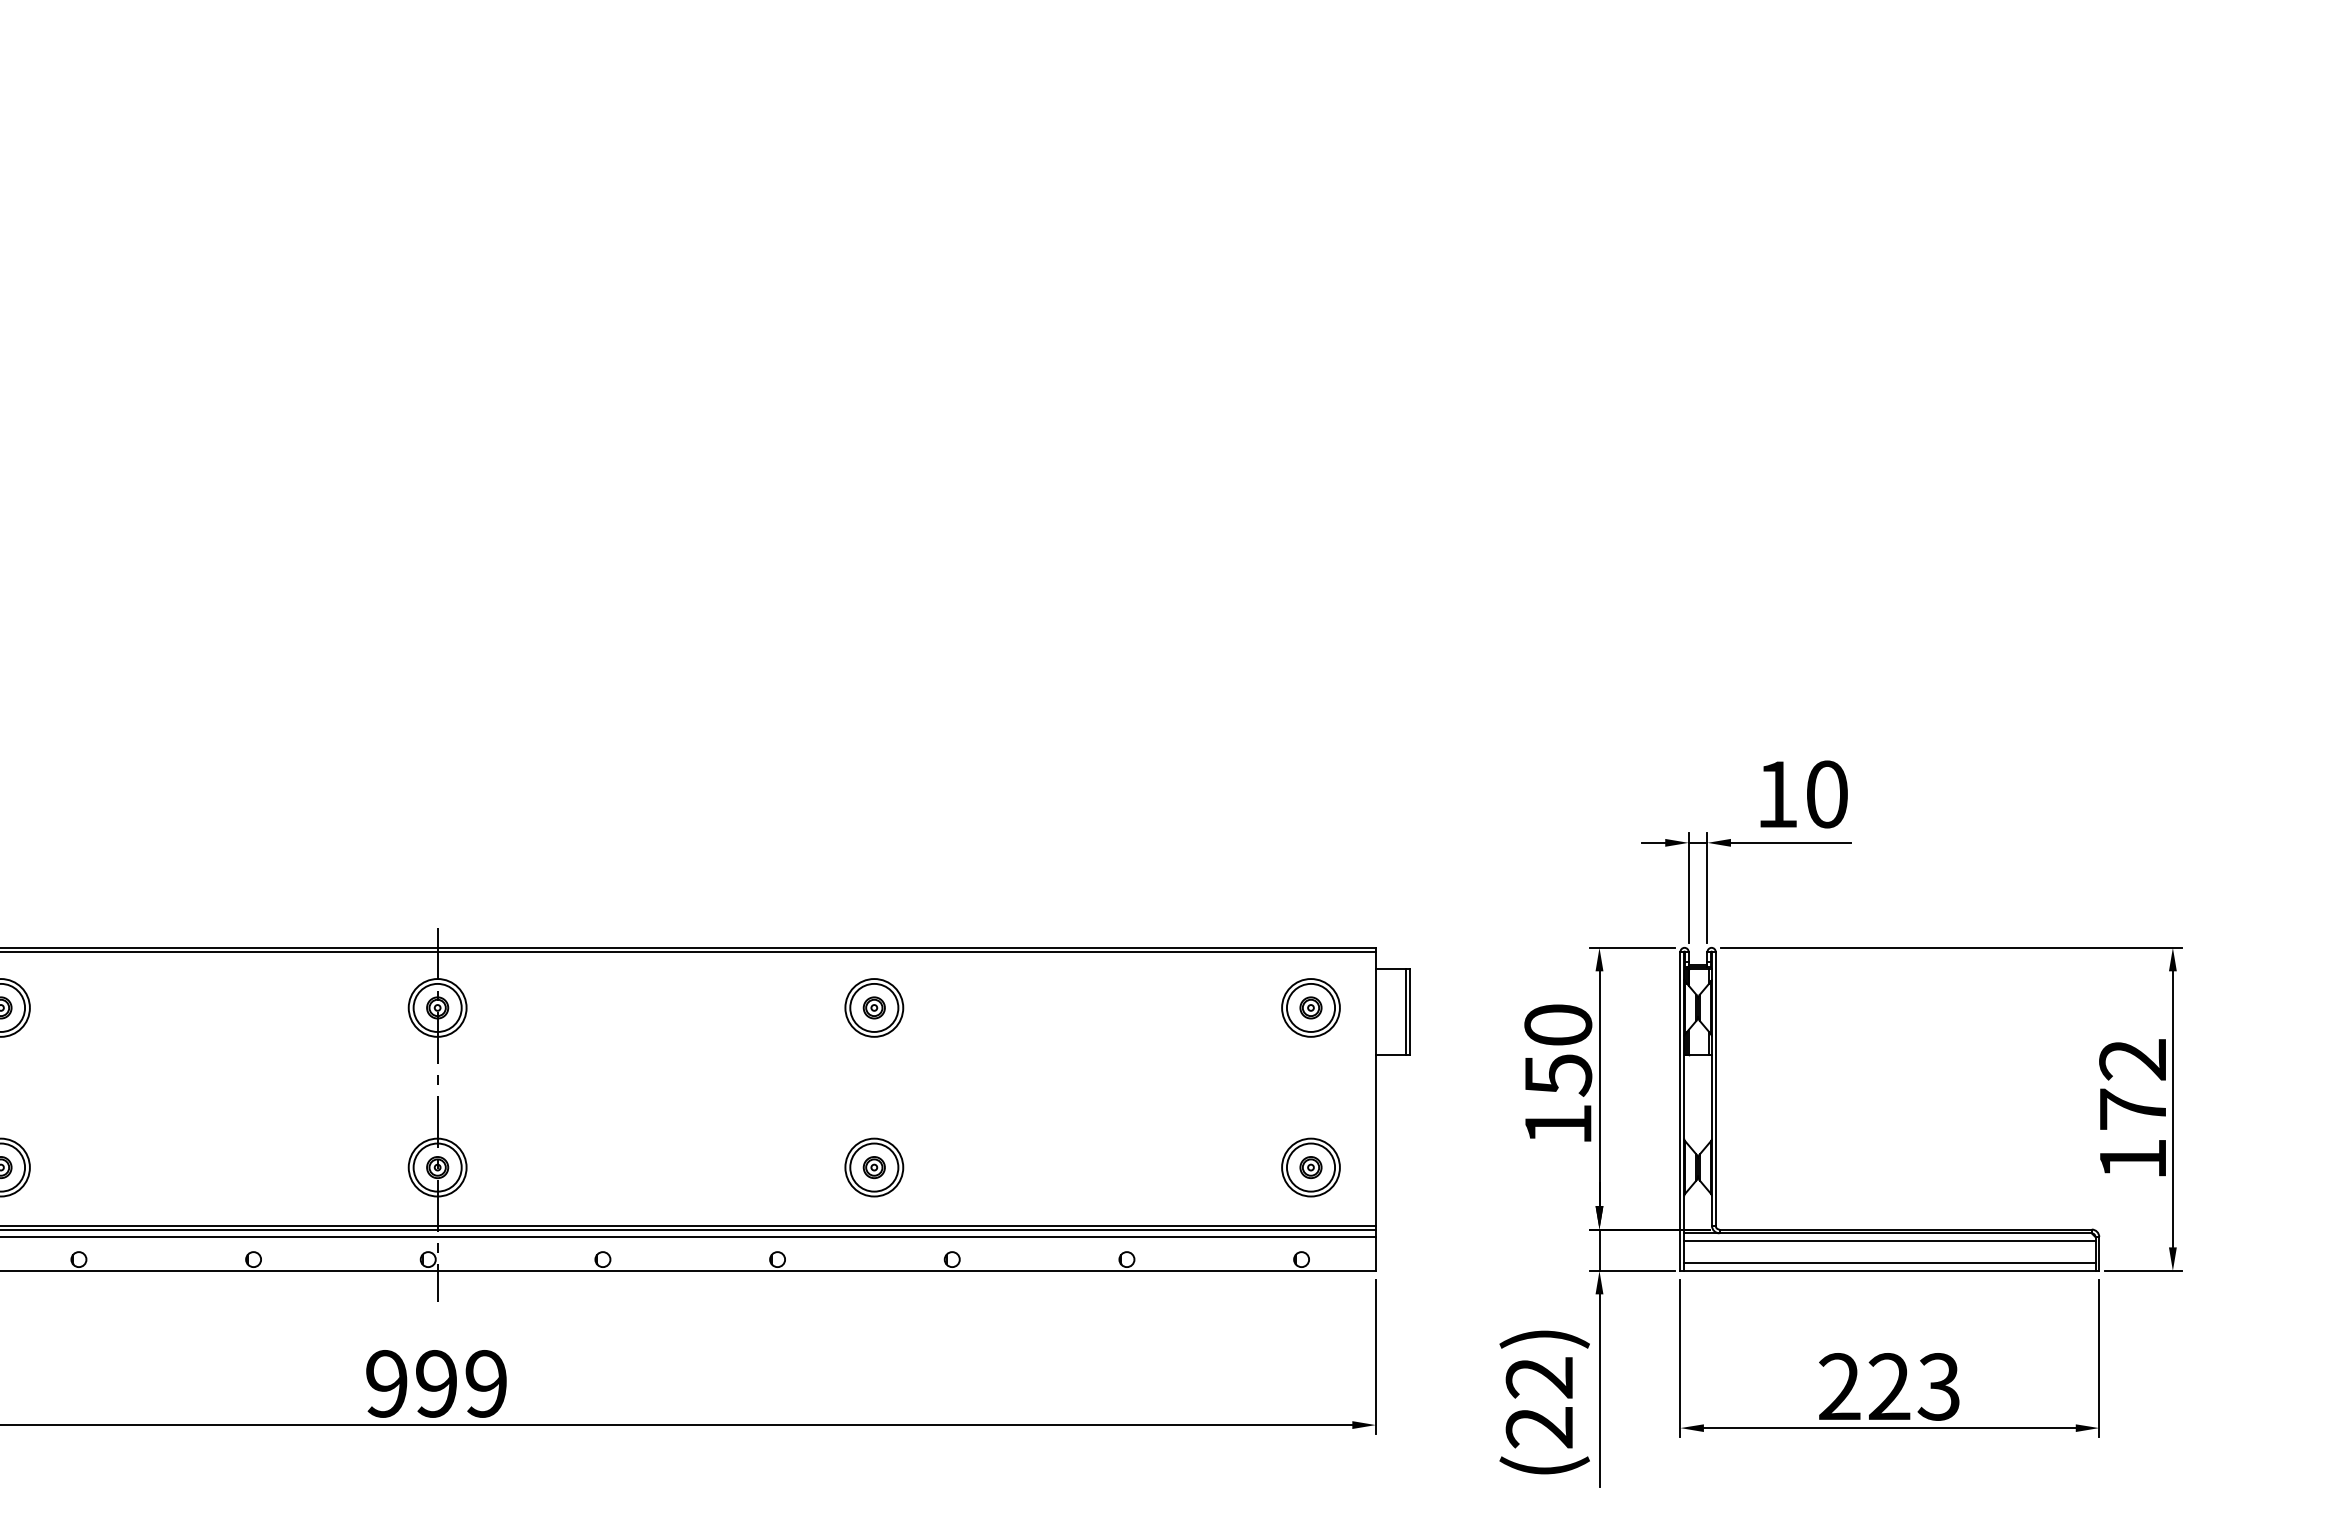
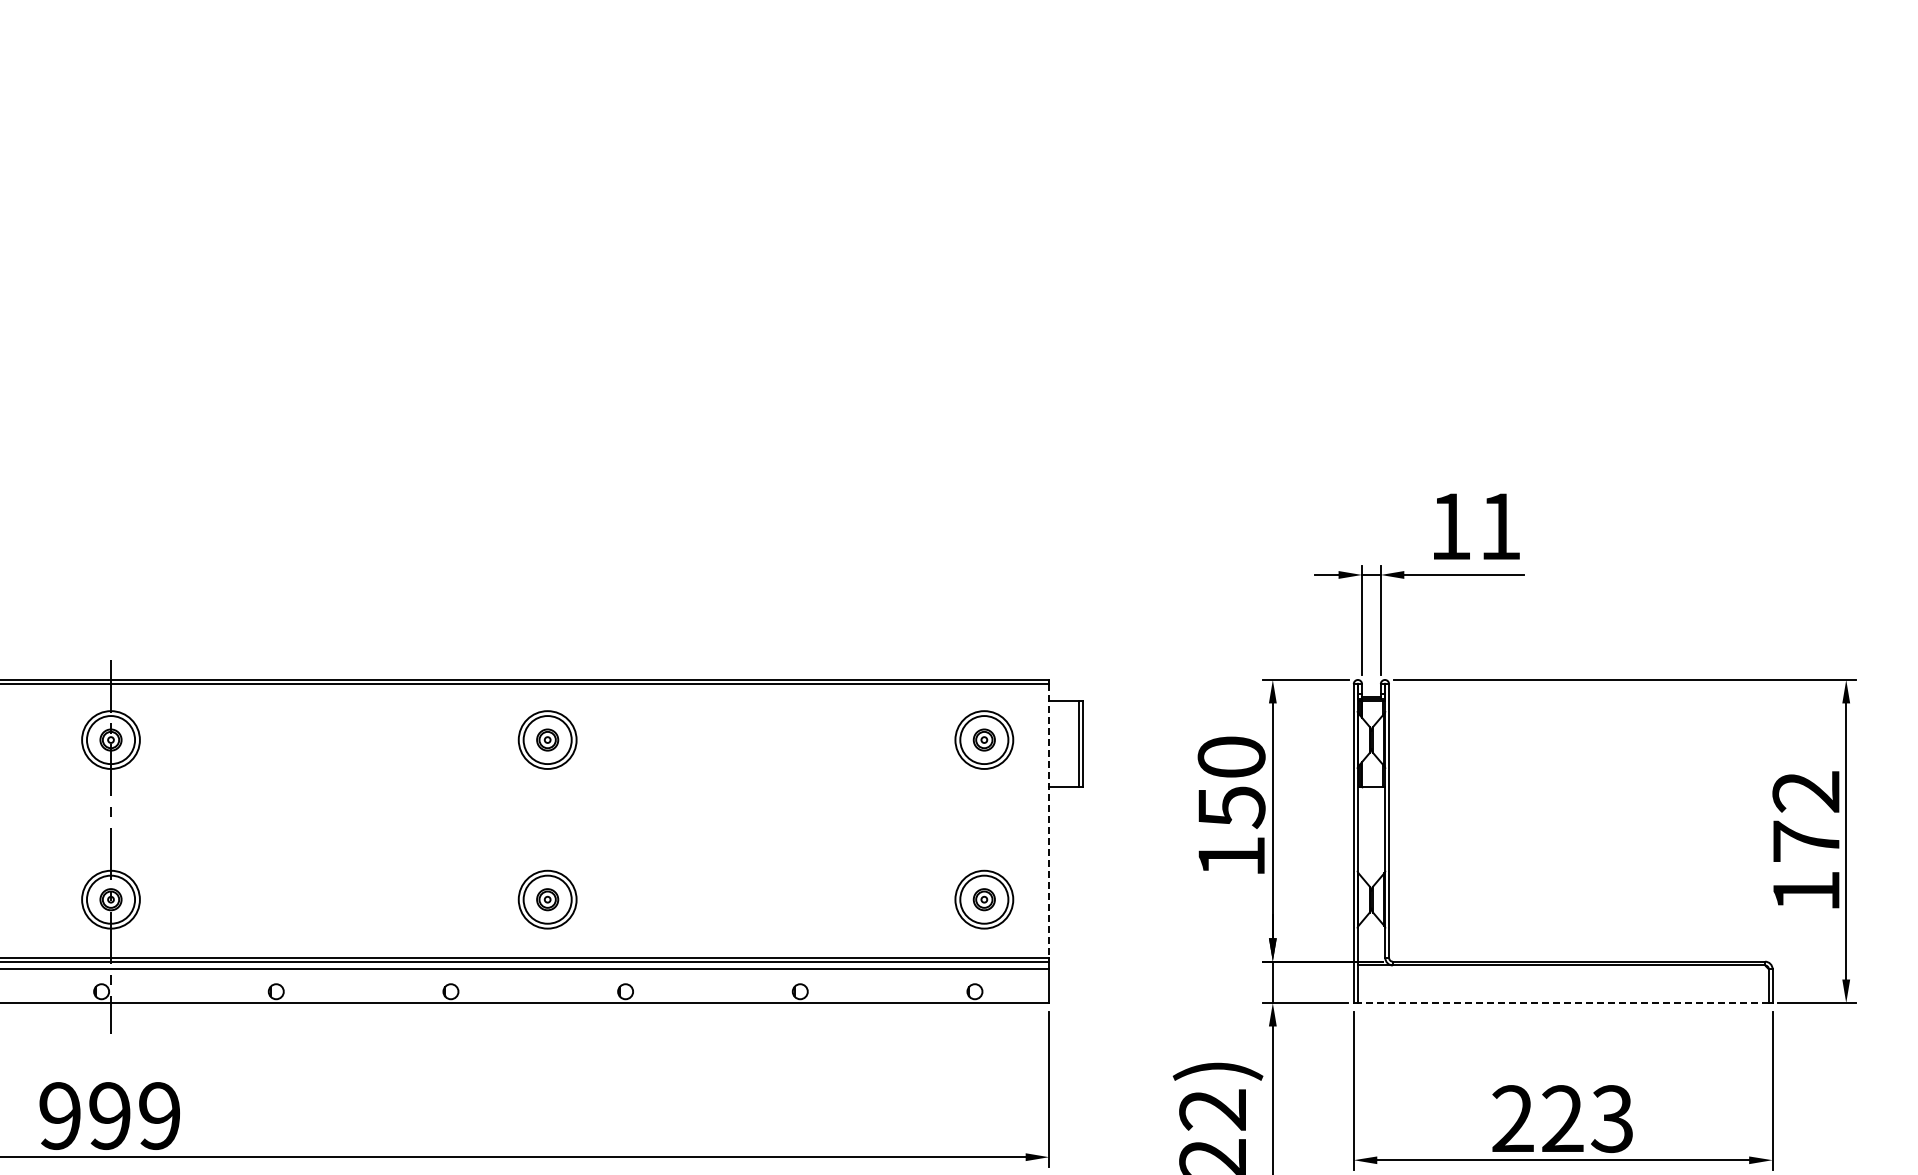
text: (1827, 794) -> (1500, 526), 10 -> 11
line: (1375, 1088) -> (1048, 820), solid -> dashed
line: (1889, 1240) -> (1562, 972), removed
line: (1889, 1263) -> (1562, 995), removed
line: (1889, 1270) -> (1562, 1002), solid -> dashed

